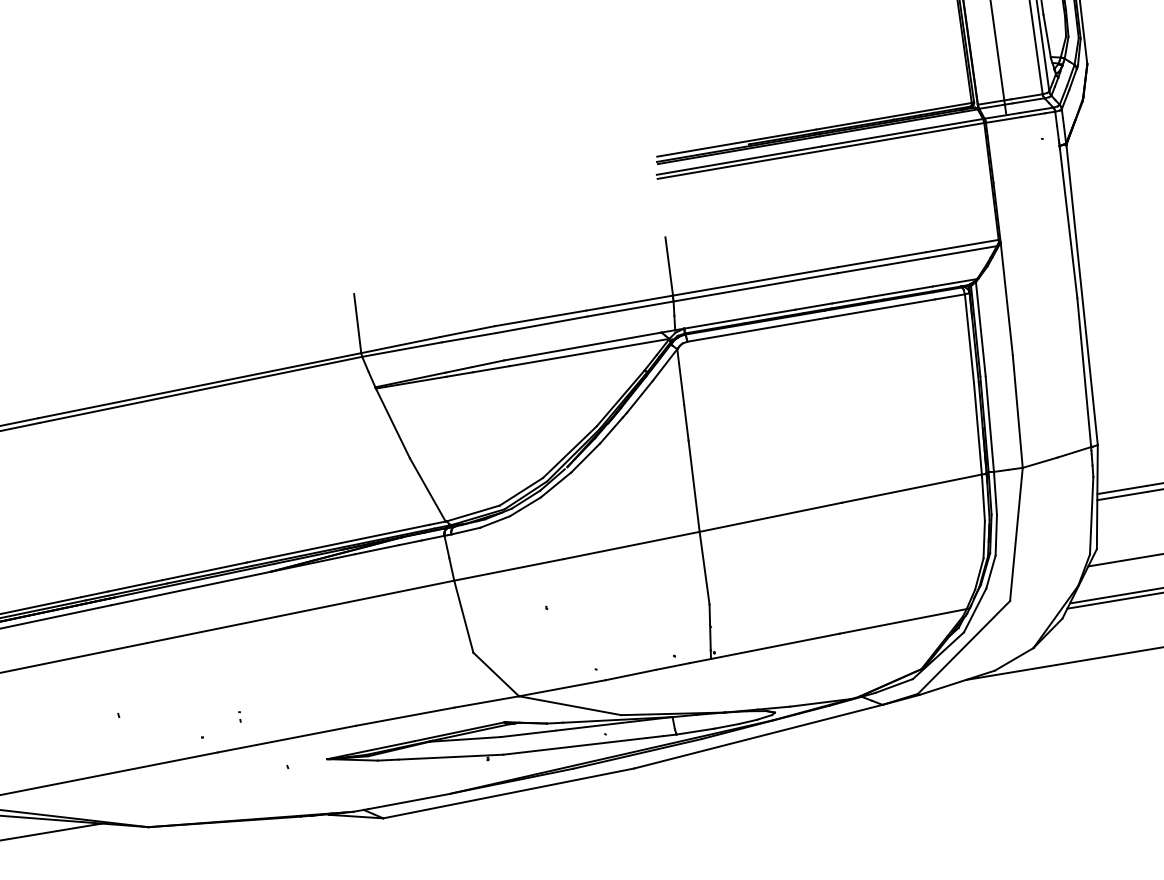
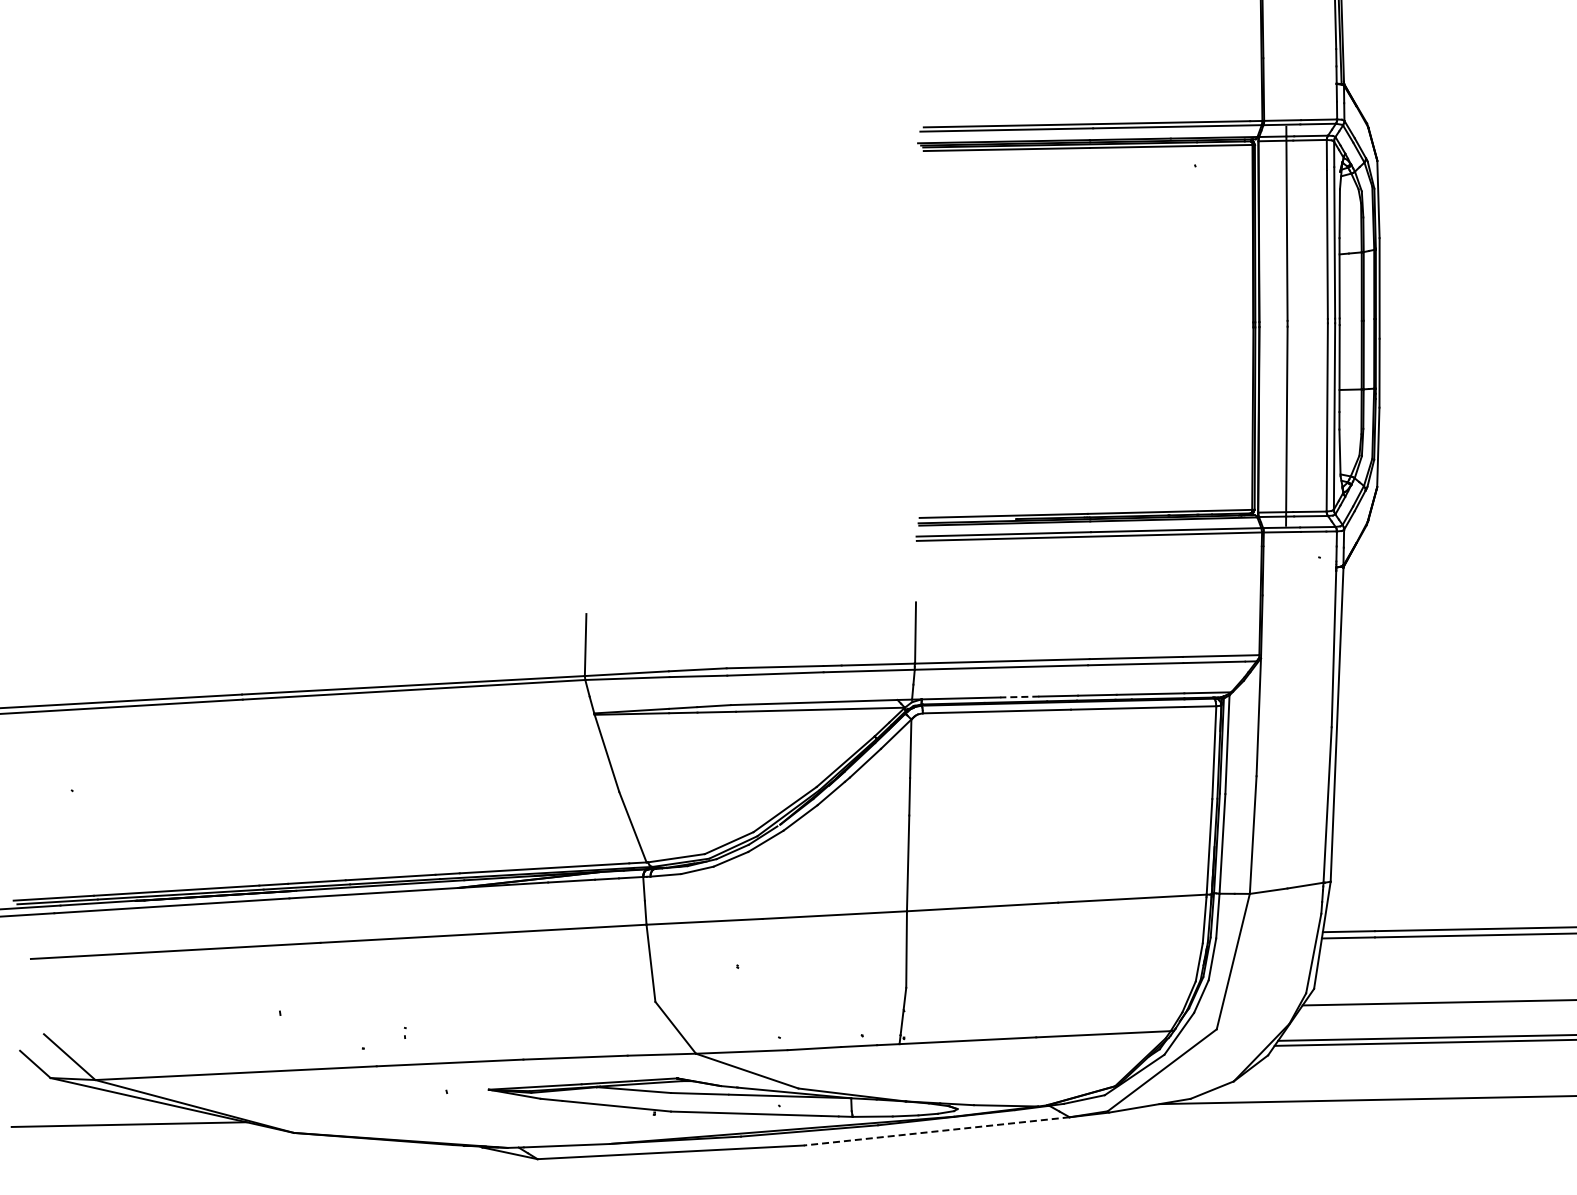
line: (776, 313) -> (1019, 697), solid -> dashed
line: (758, 736) -> (936, 1131), solid -> dashed

